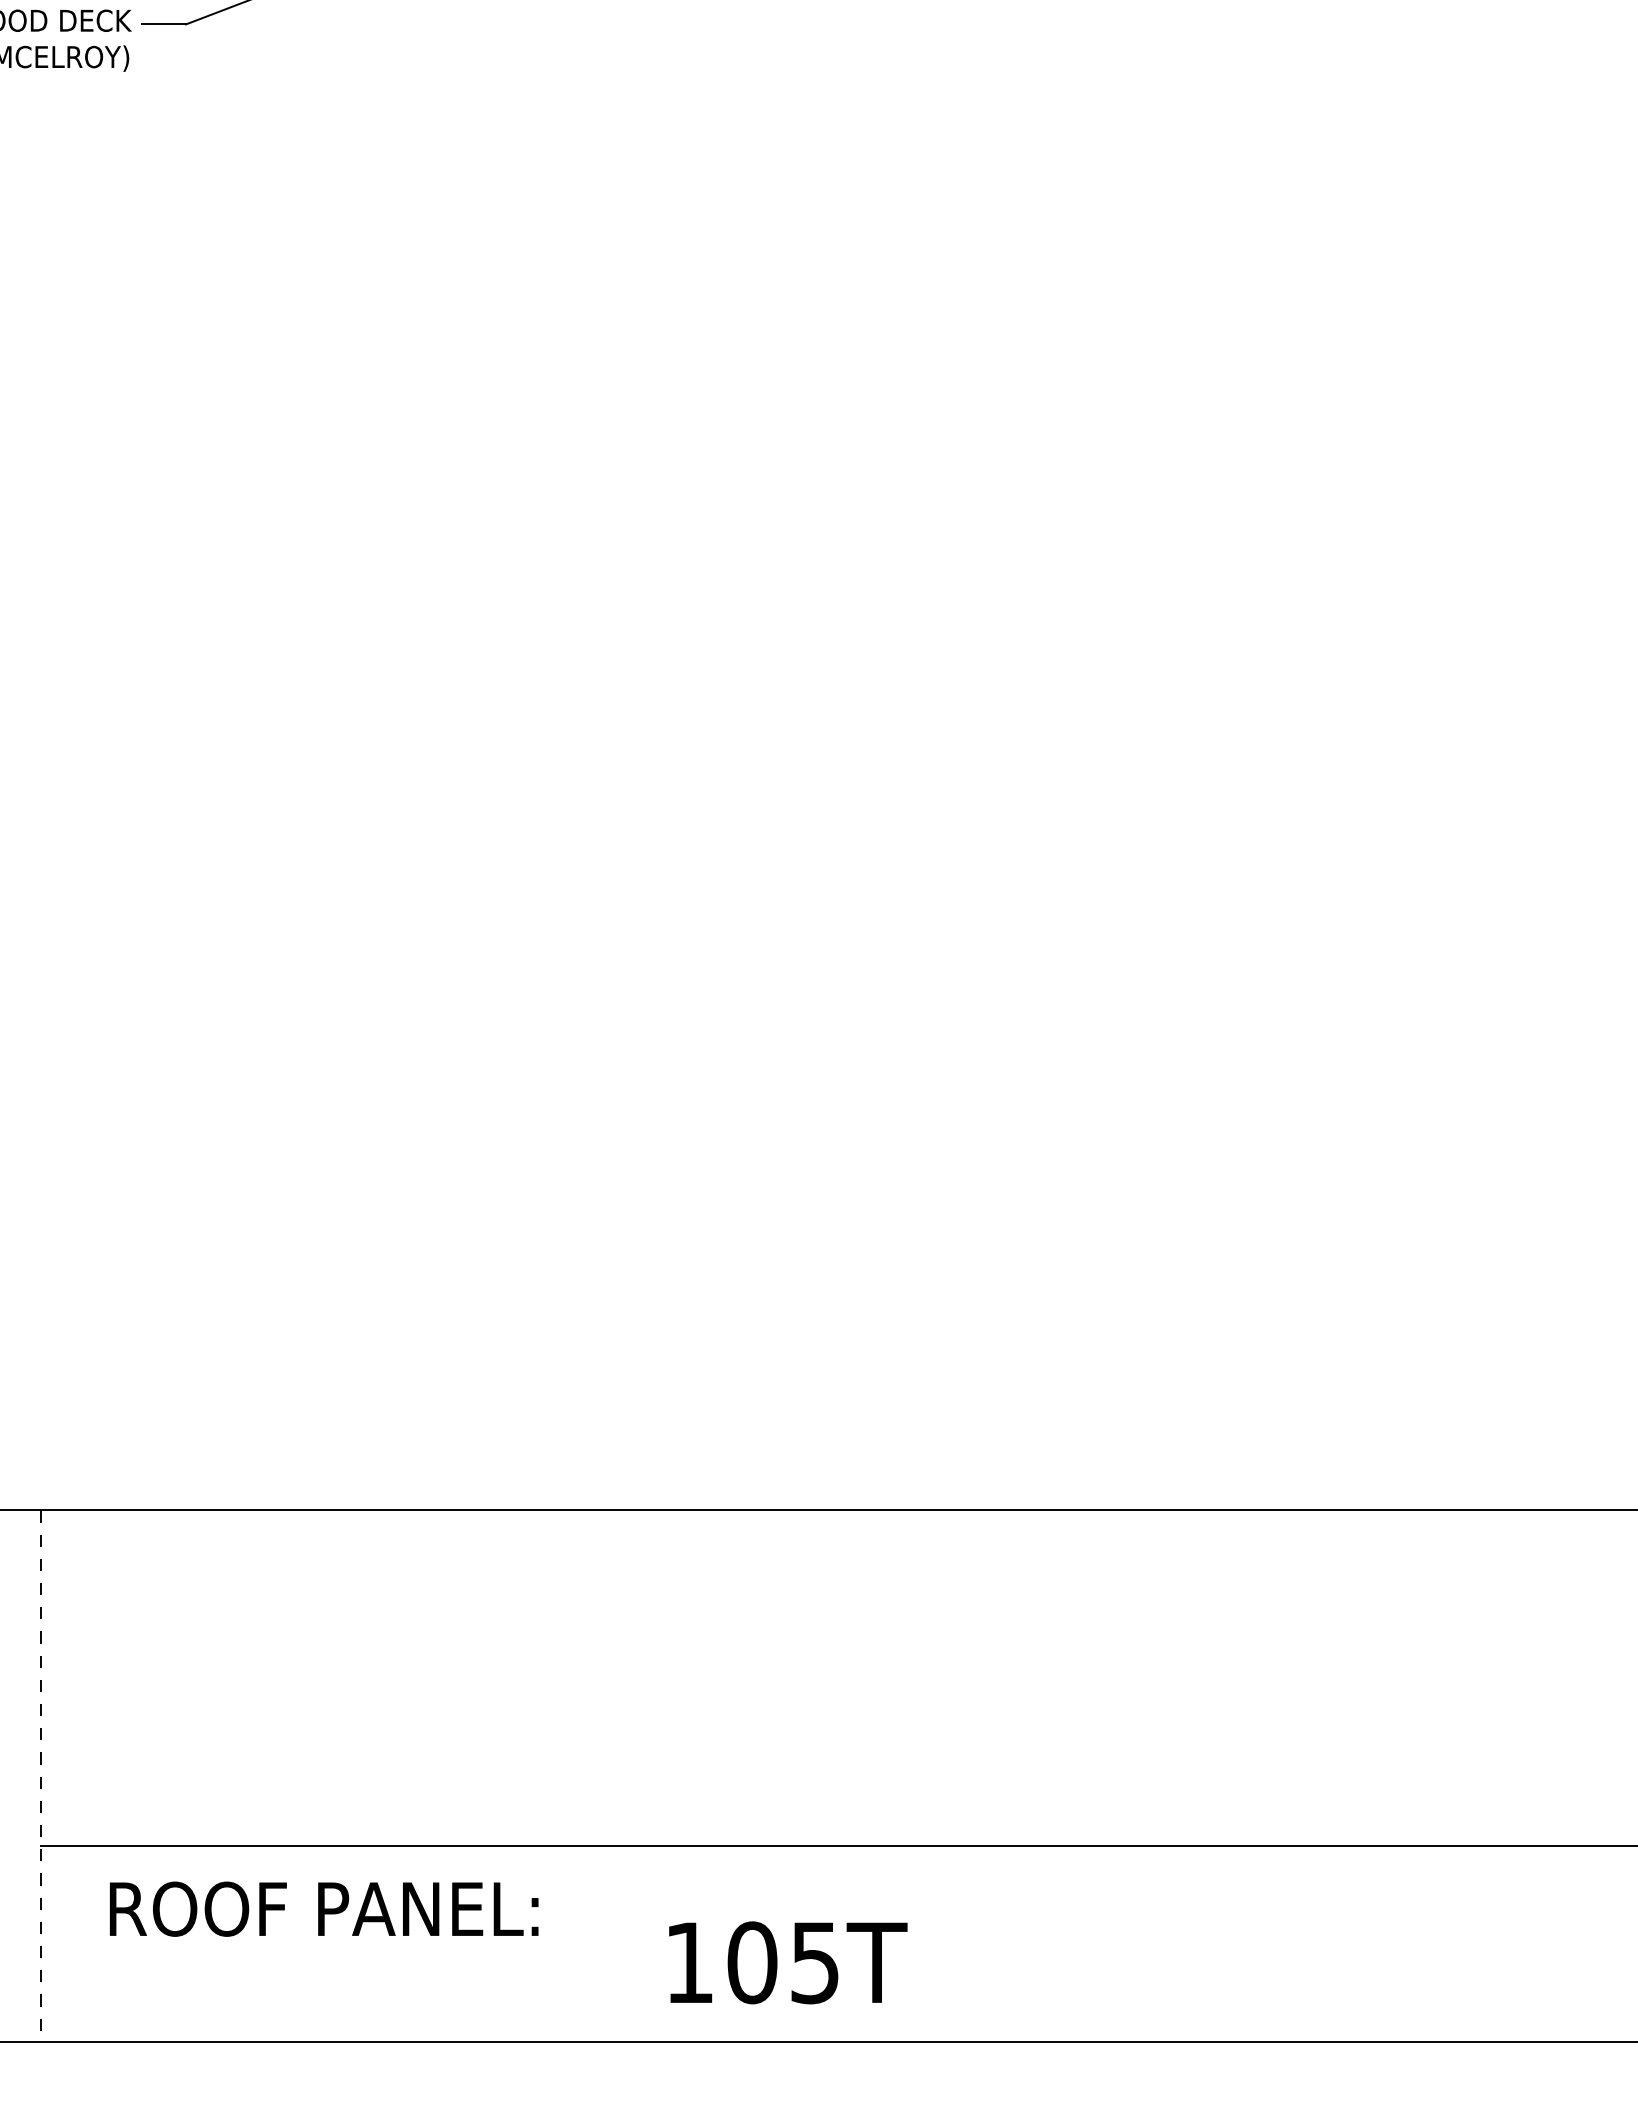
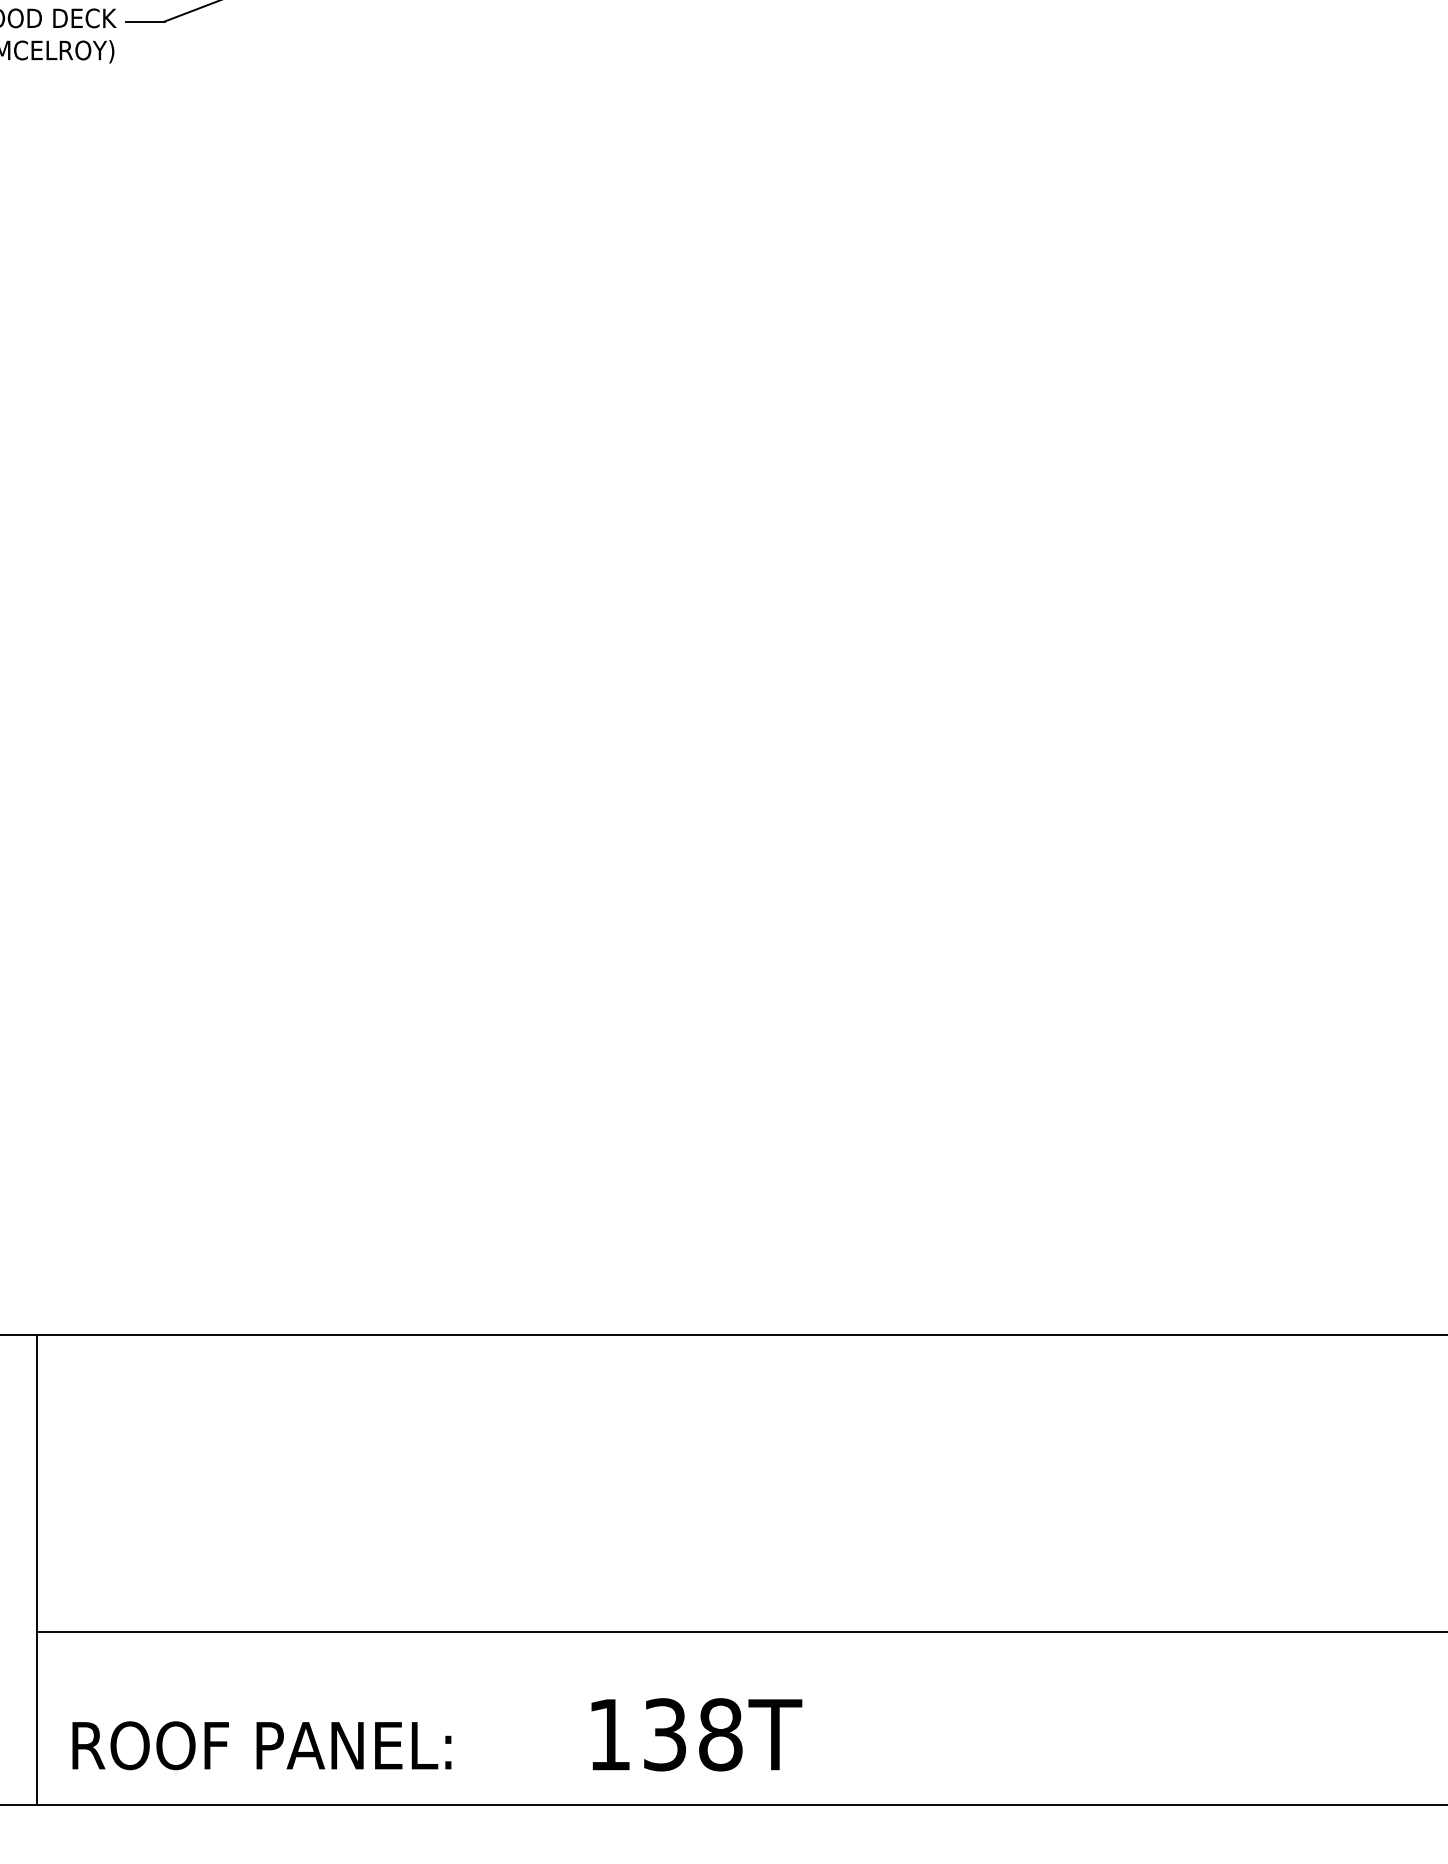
line: (41, 1776) -> (36, 1570), dashed -> solid
text: (324, 1908) -> (262, 1745), moved
text: (783, 1962) -> (692, 1734), 105T -> 138T

